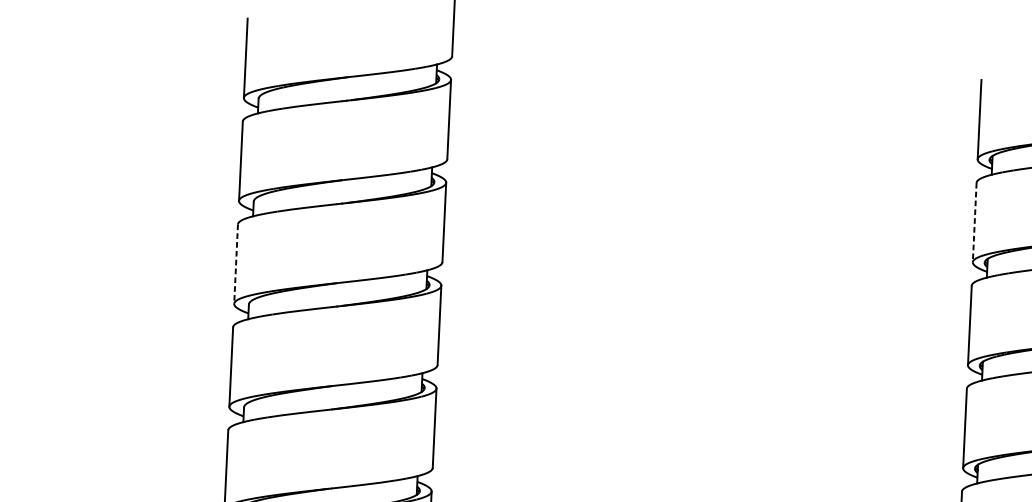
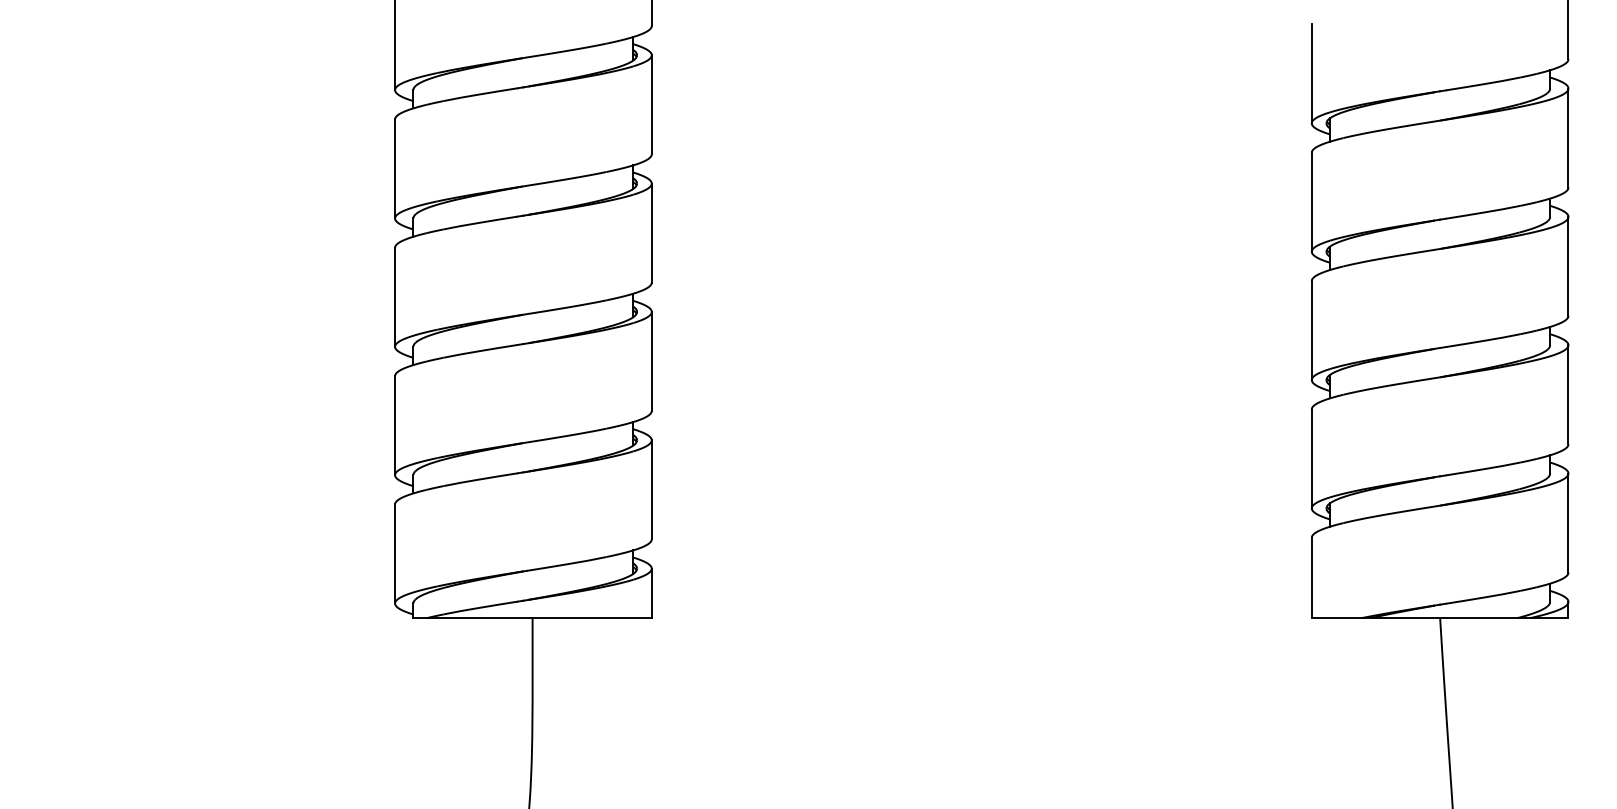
line: (974, 222) -> (1311, 202), dashed -> solid
line: (236, 264) -> (395, 297), dashed -> solid

